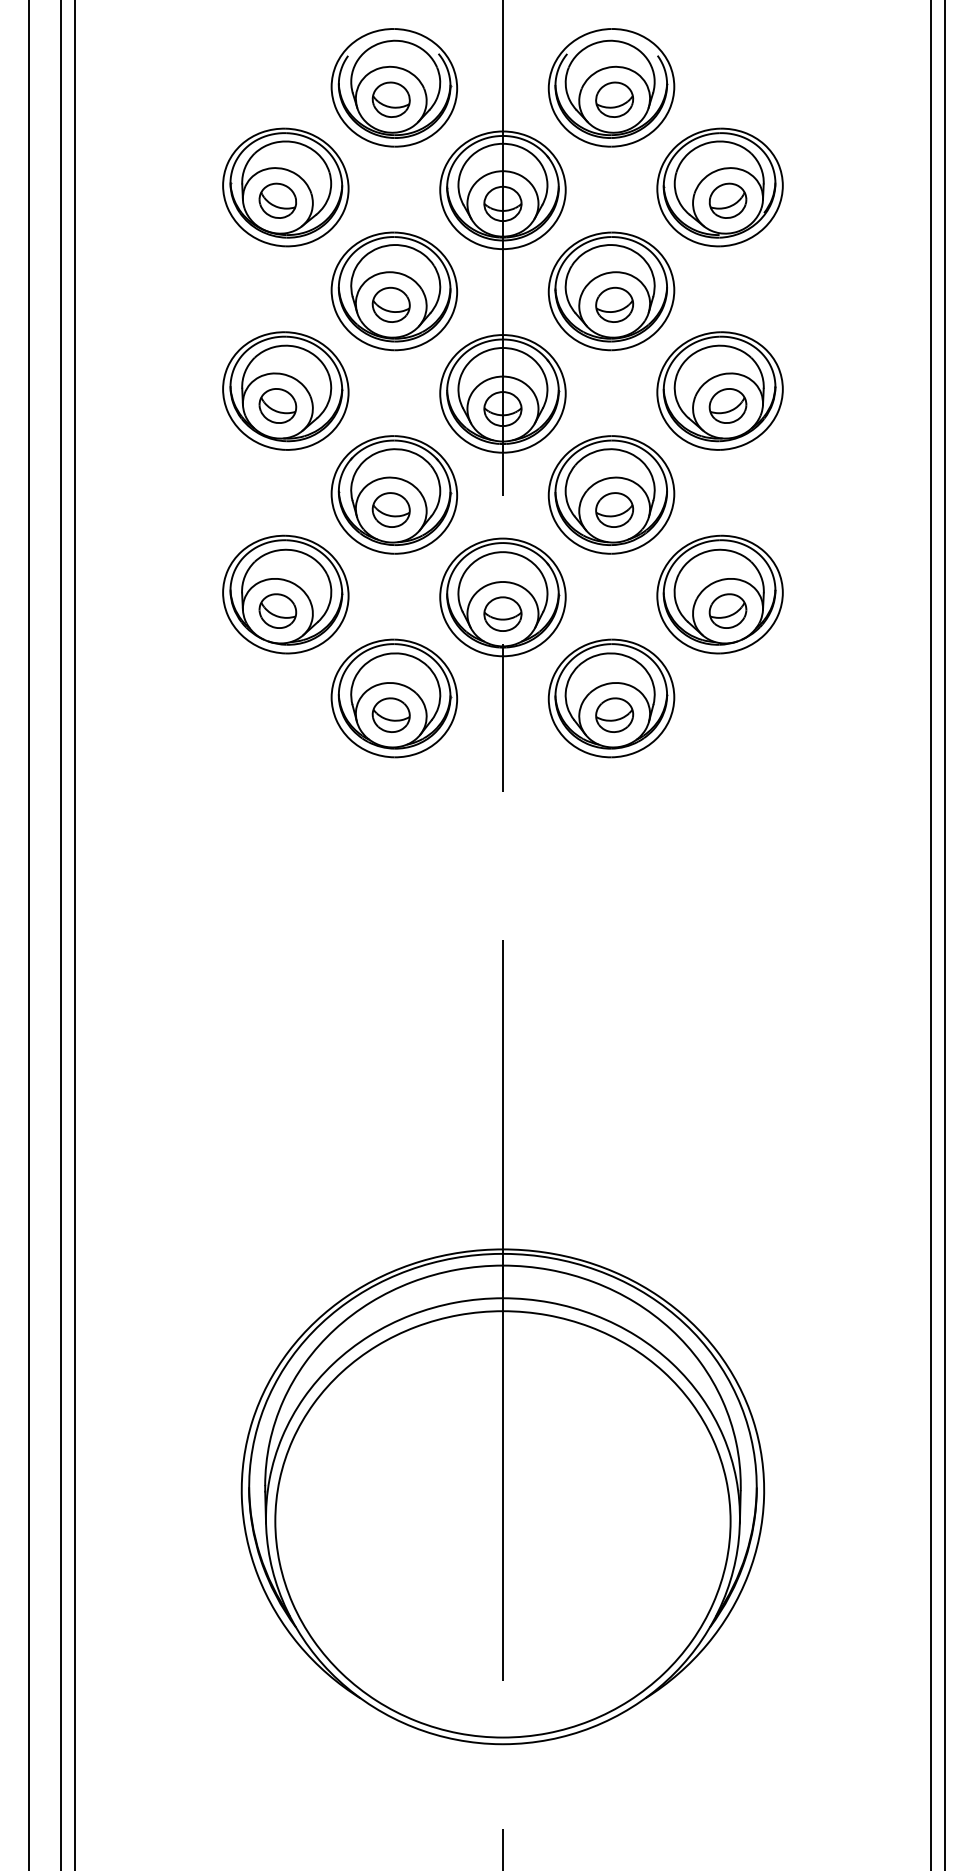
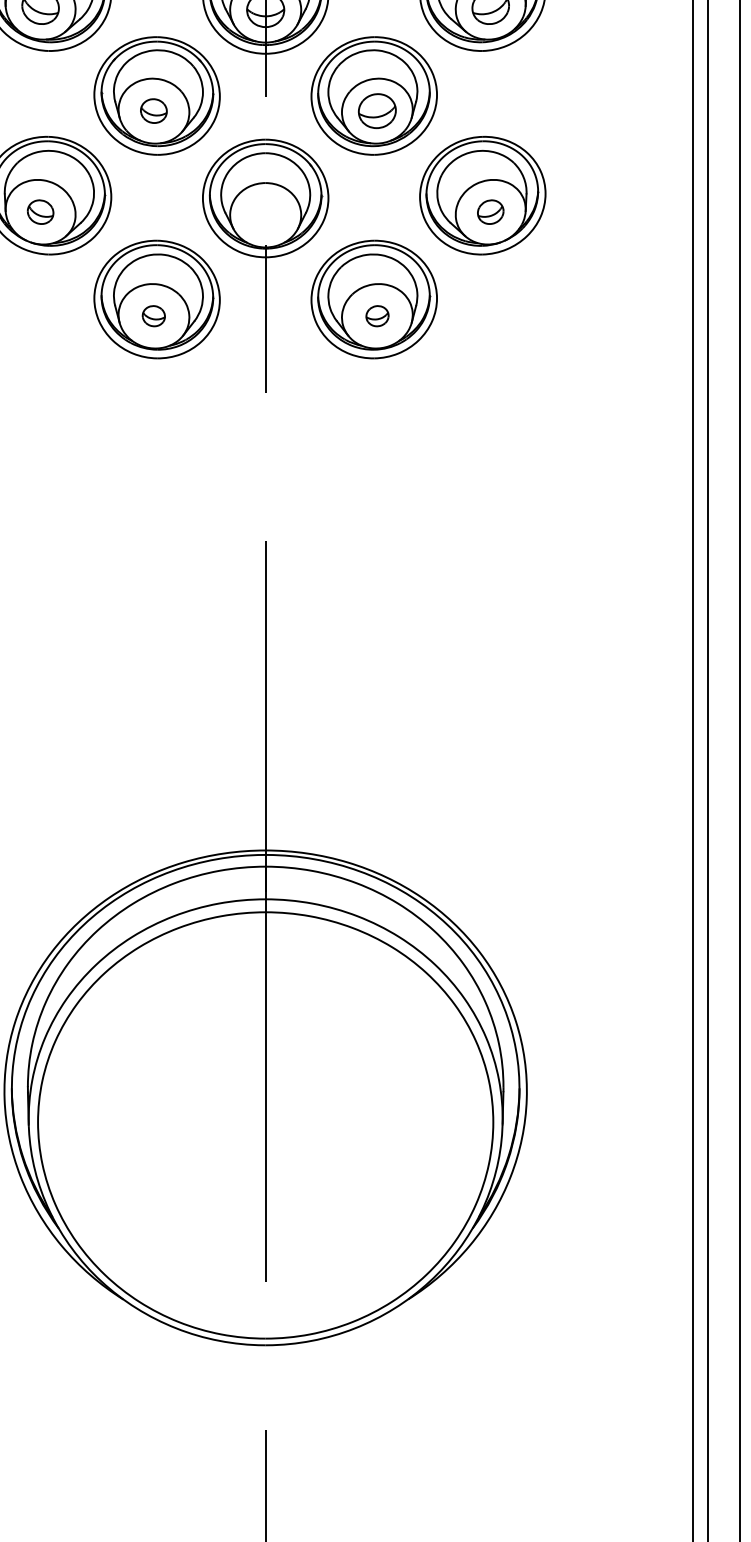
part: (390, 509) -> (153, 110), size x0.7
part: (277, 610) -> (40, 211), size x0.7
part: (727, 610) -> (490, 211), size x0.7
part: (502, 613) -> (265, 214), removed
part: (390, 714) -> (153, 315), size x0.6
part: (614, 714) -> (377, 315), size x0.6

